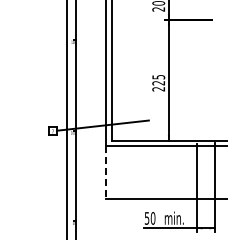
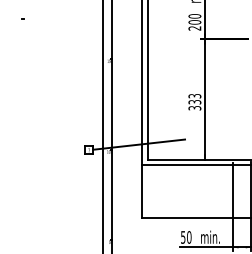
text: (158, 83) -> (194, 102), 225 -> 333
line: (106, 173) -> (142, 192), dashed -> solid

